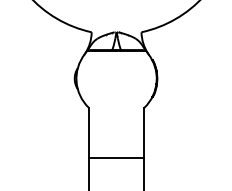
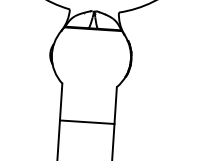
line: (116, 158) -> (87, 122), moved

